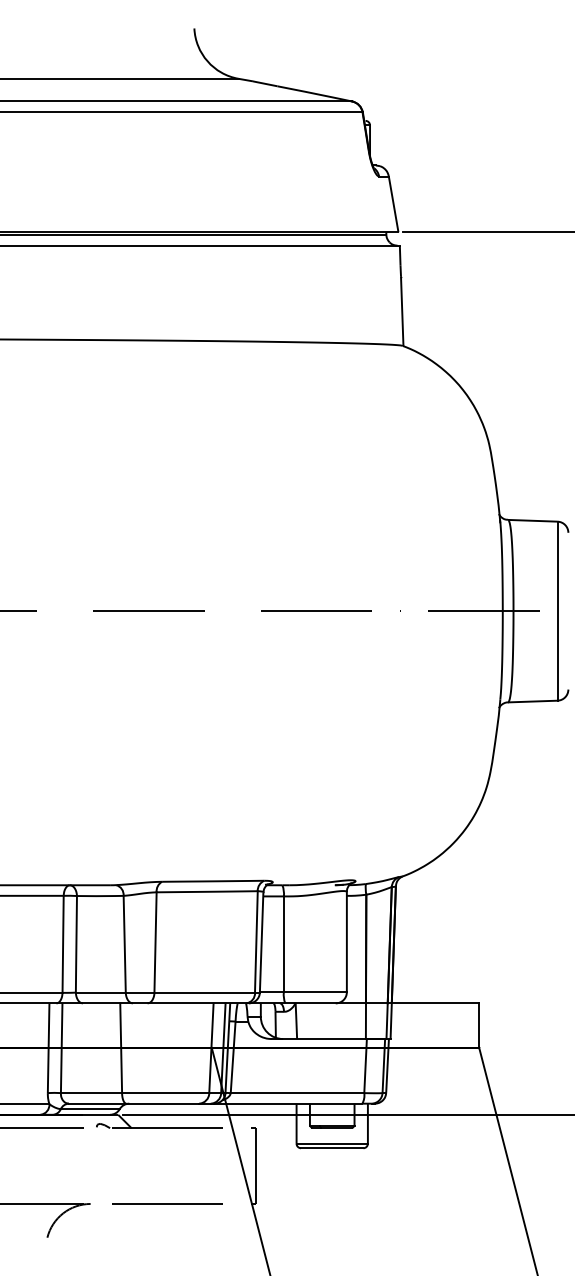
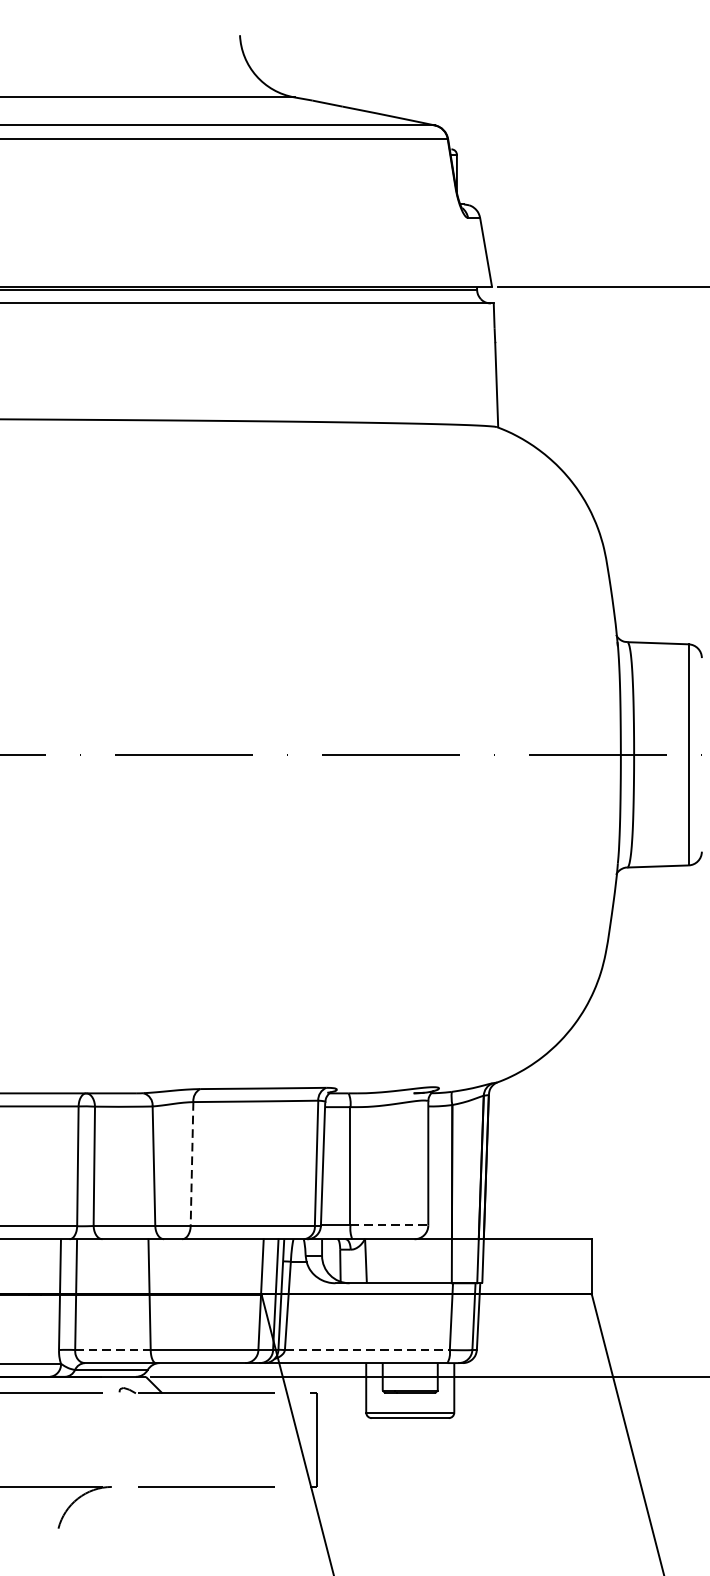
line: (155, 942) -> (191, 1164), solid -> dashed
line: (315, 992) -> (389, 1225), solid -> dashed
line: (91, 1093) -> (112, 1350), solid -> dashed
line: (297, 1093) -> (367, 1350), solid -> dashed

